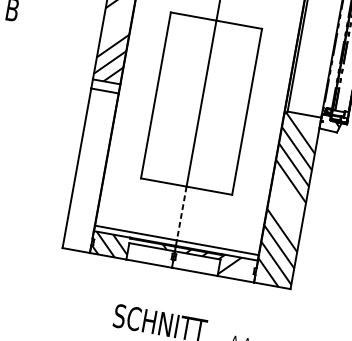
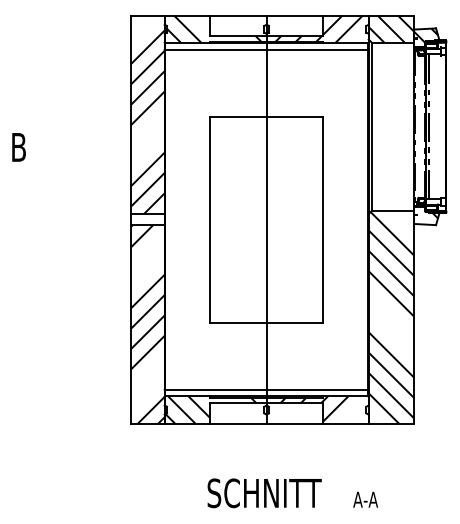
hatch: (90, 170) -> (147, 324), added
line: (181, 213) -> (266, 356), dashed -> solid

